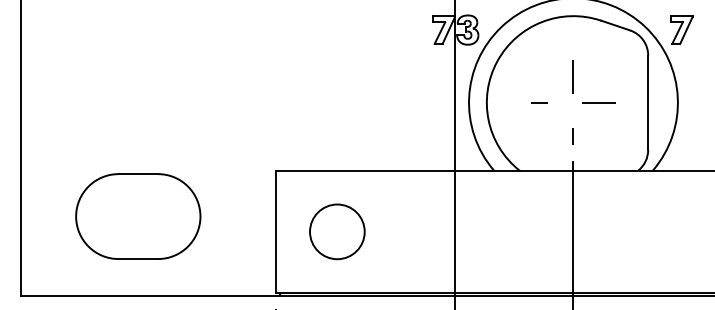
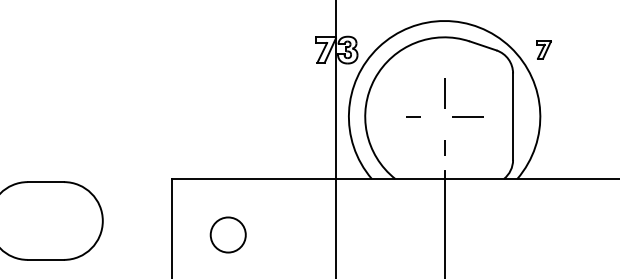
part: (681, 29) -> (543, 49), size x0.7
circle: (337, 231) -> (228, 234), size x0.7

